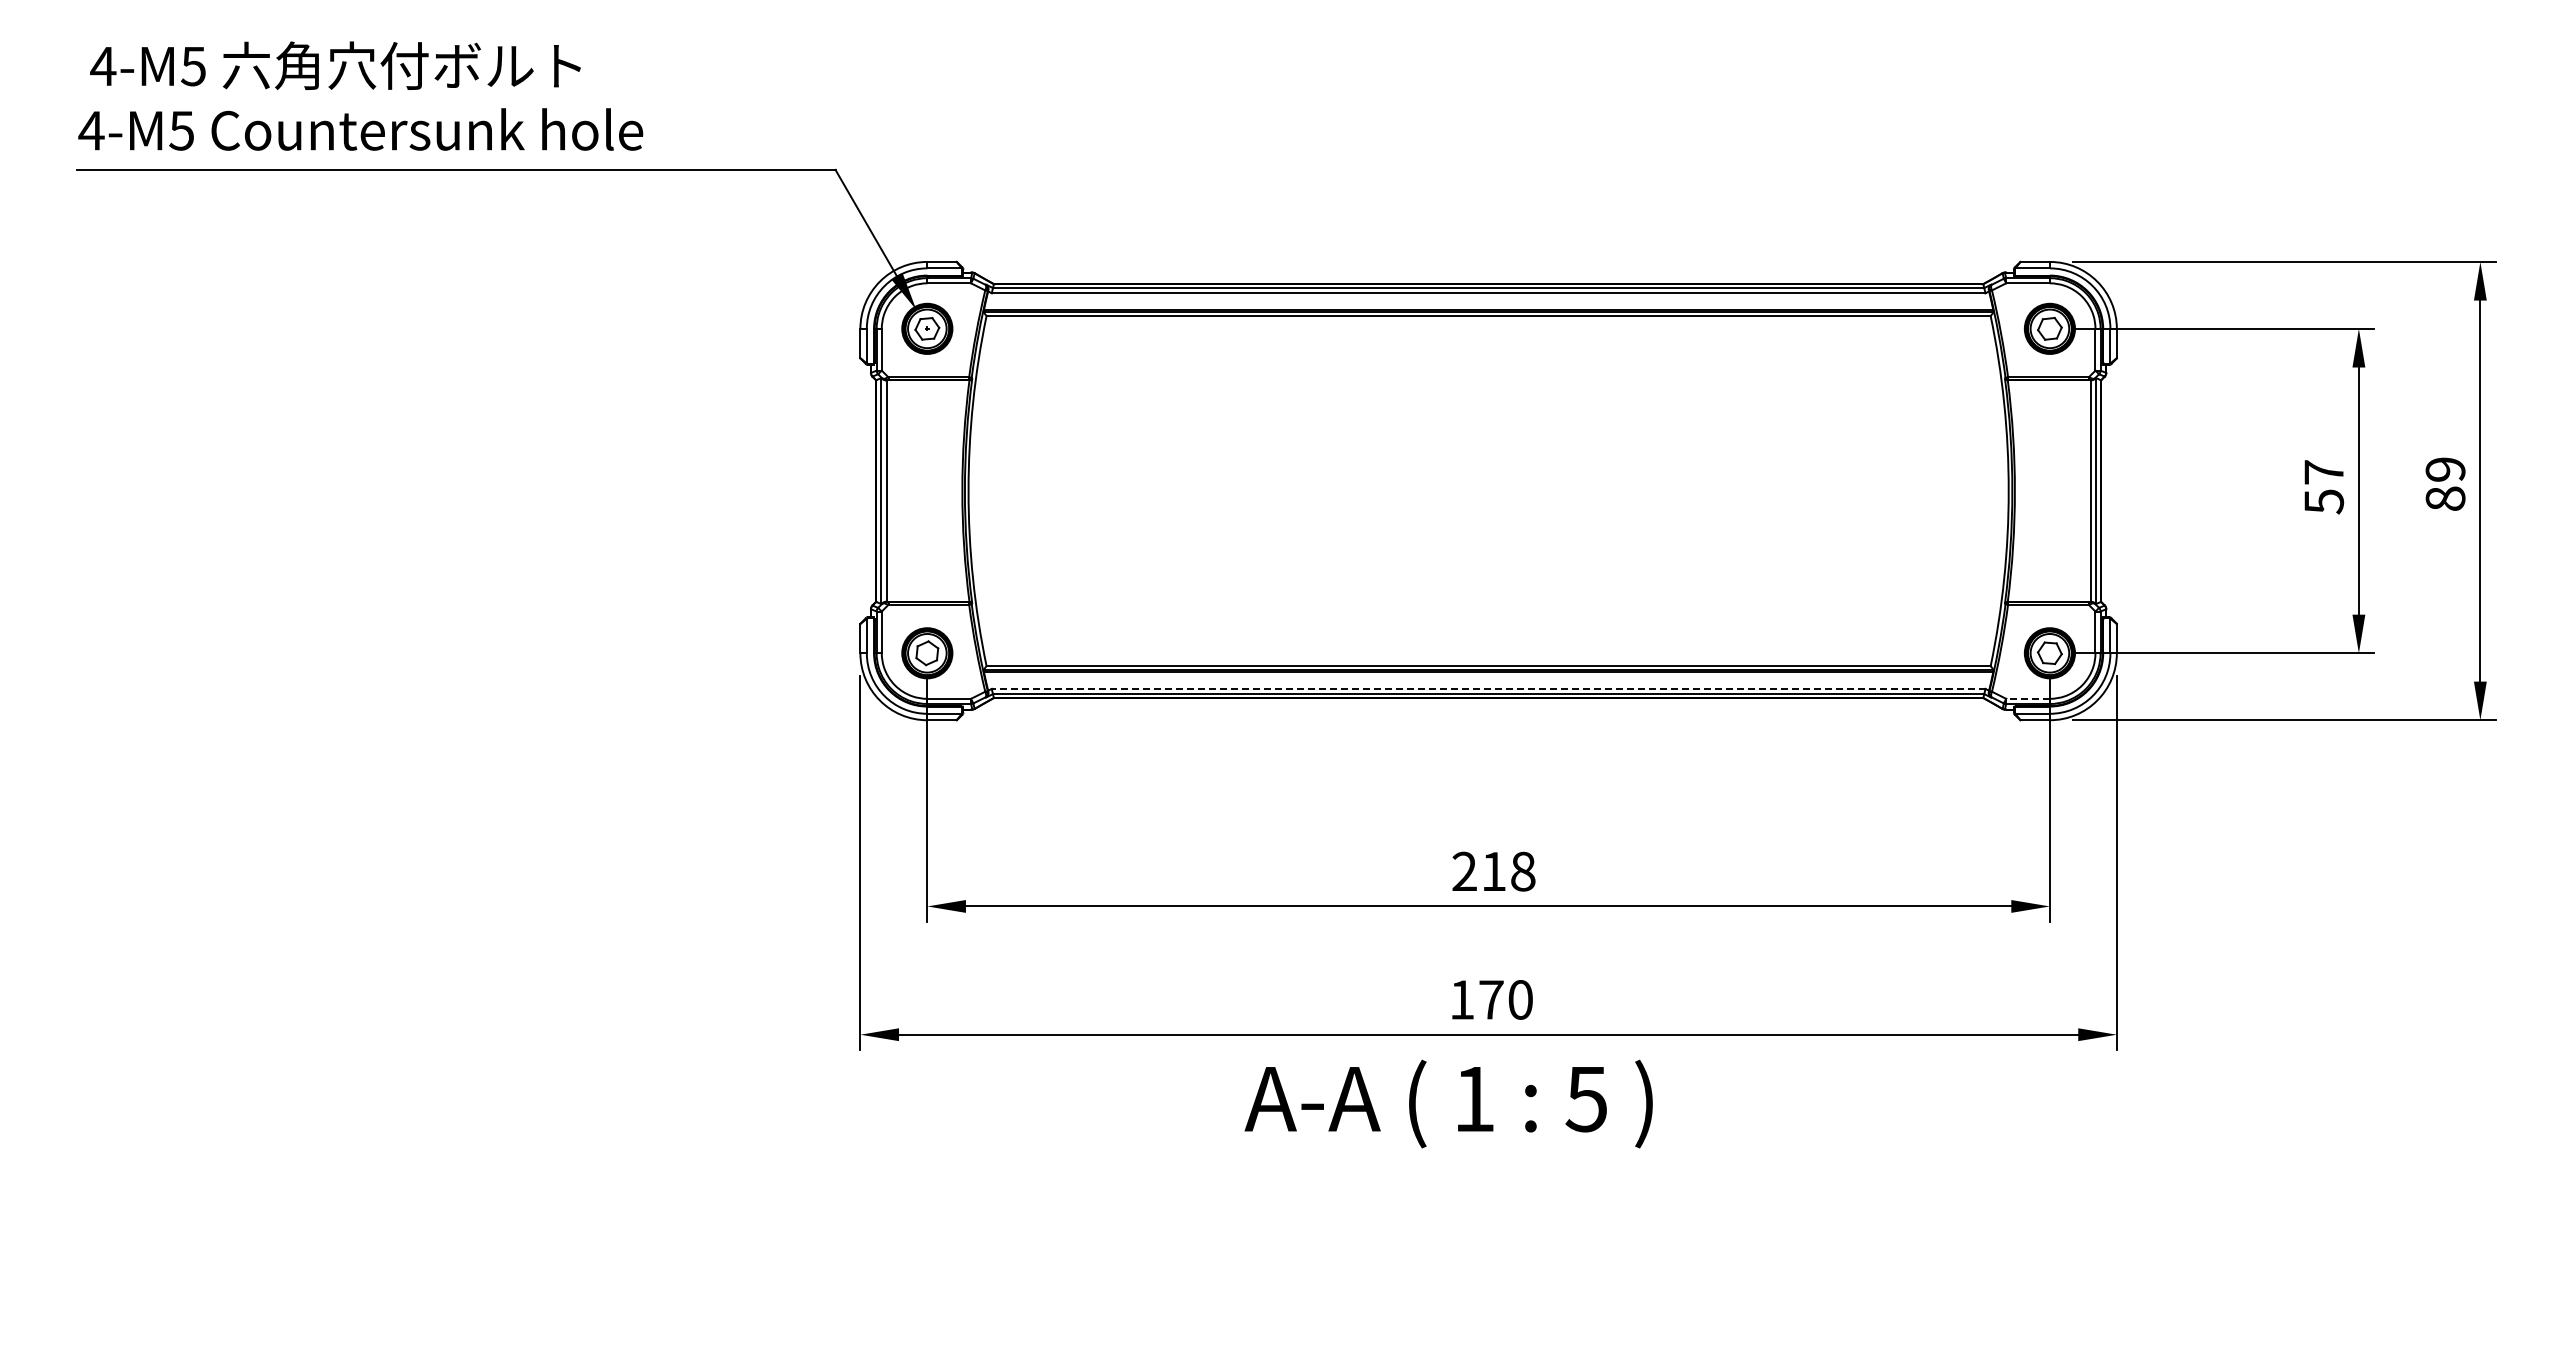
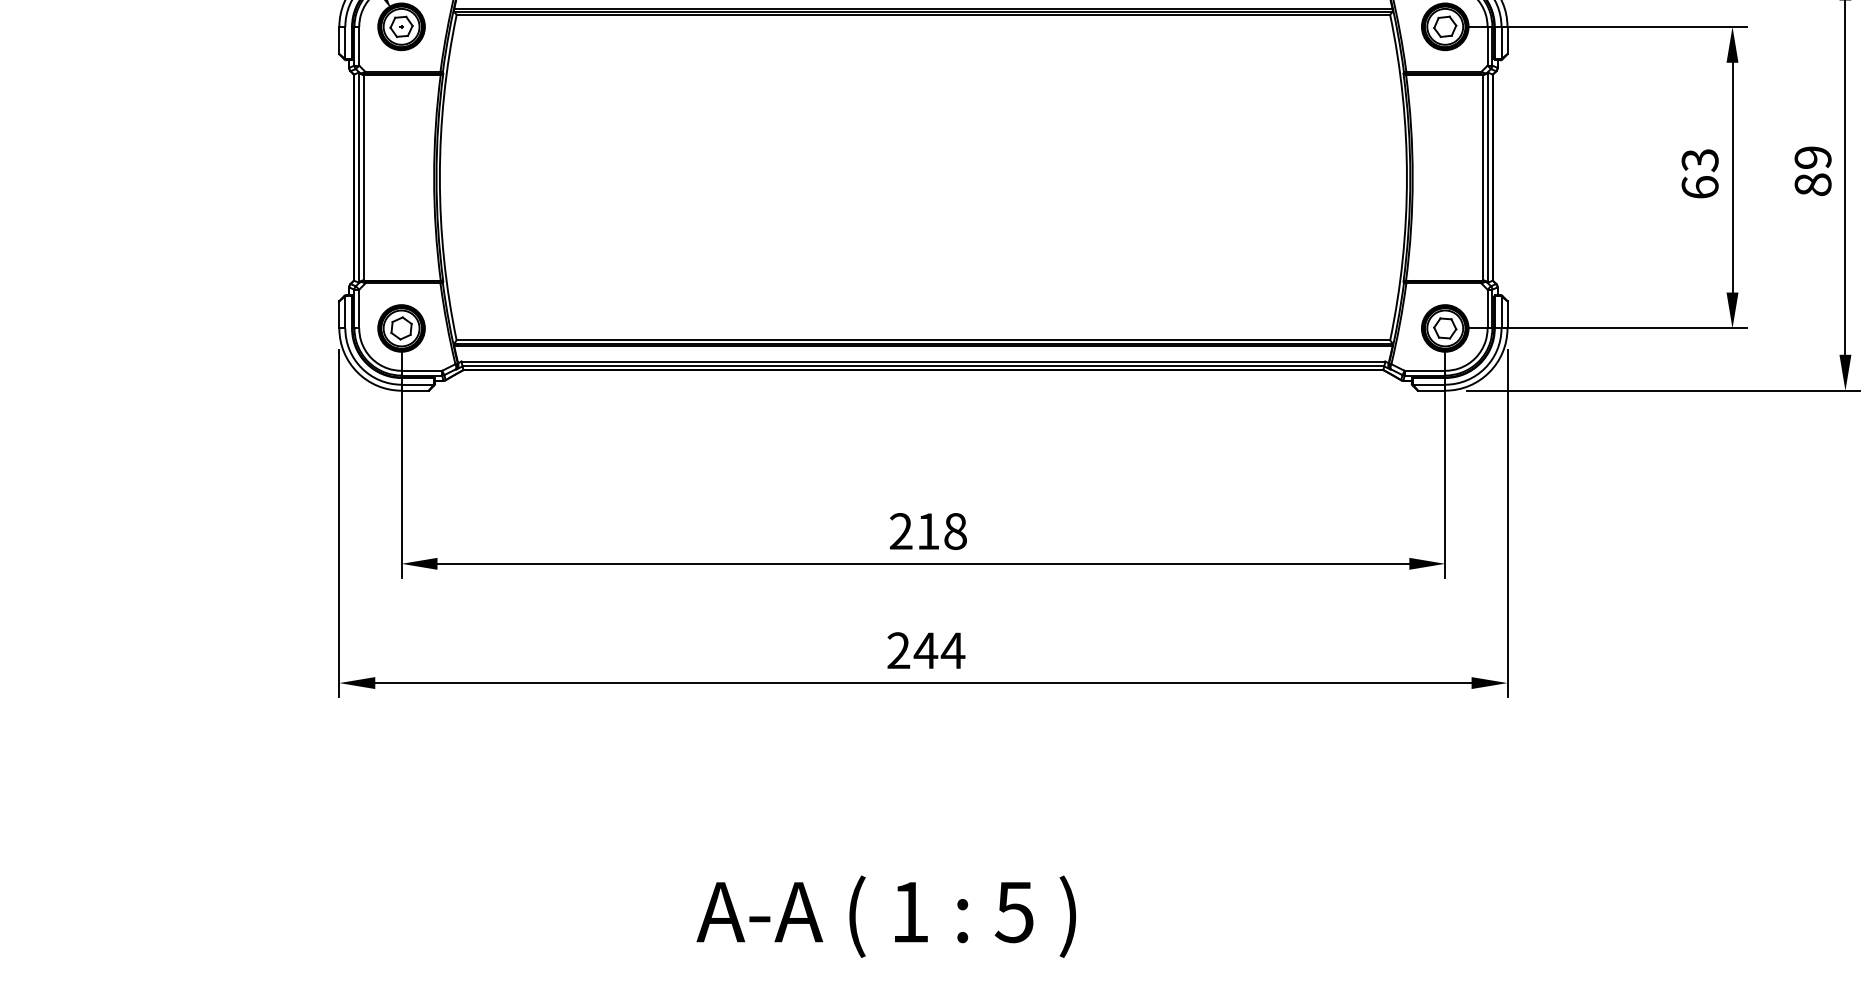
text: (2324, 487) -> (1700, 174), 57 -> 63
line: (1488, 688) -> (923, 361), dashed -> solid
line: (2028, 698) -> (1425, 370), dashed -> solid
text: (1491, 999) -> (926, 650), 170 -> 244
text: (1448, 1103) -> (886, 916), moved

